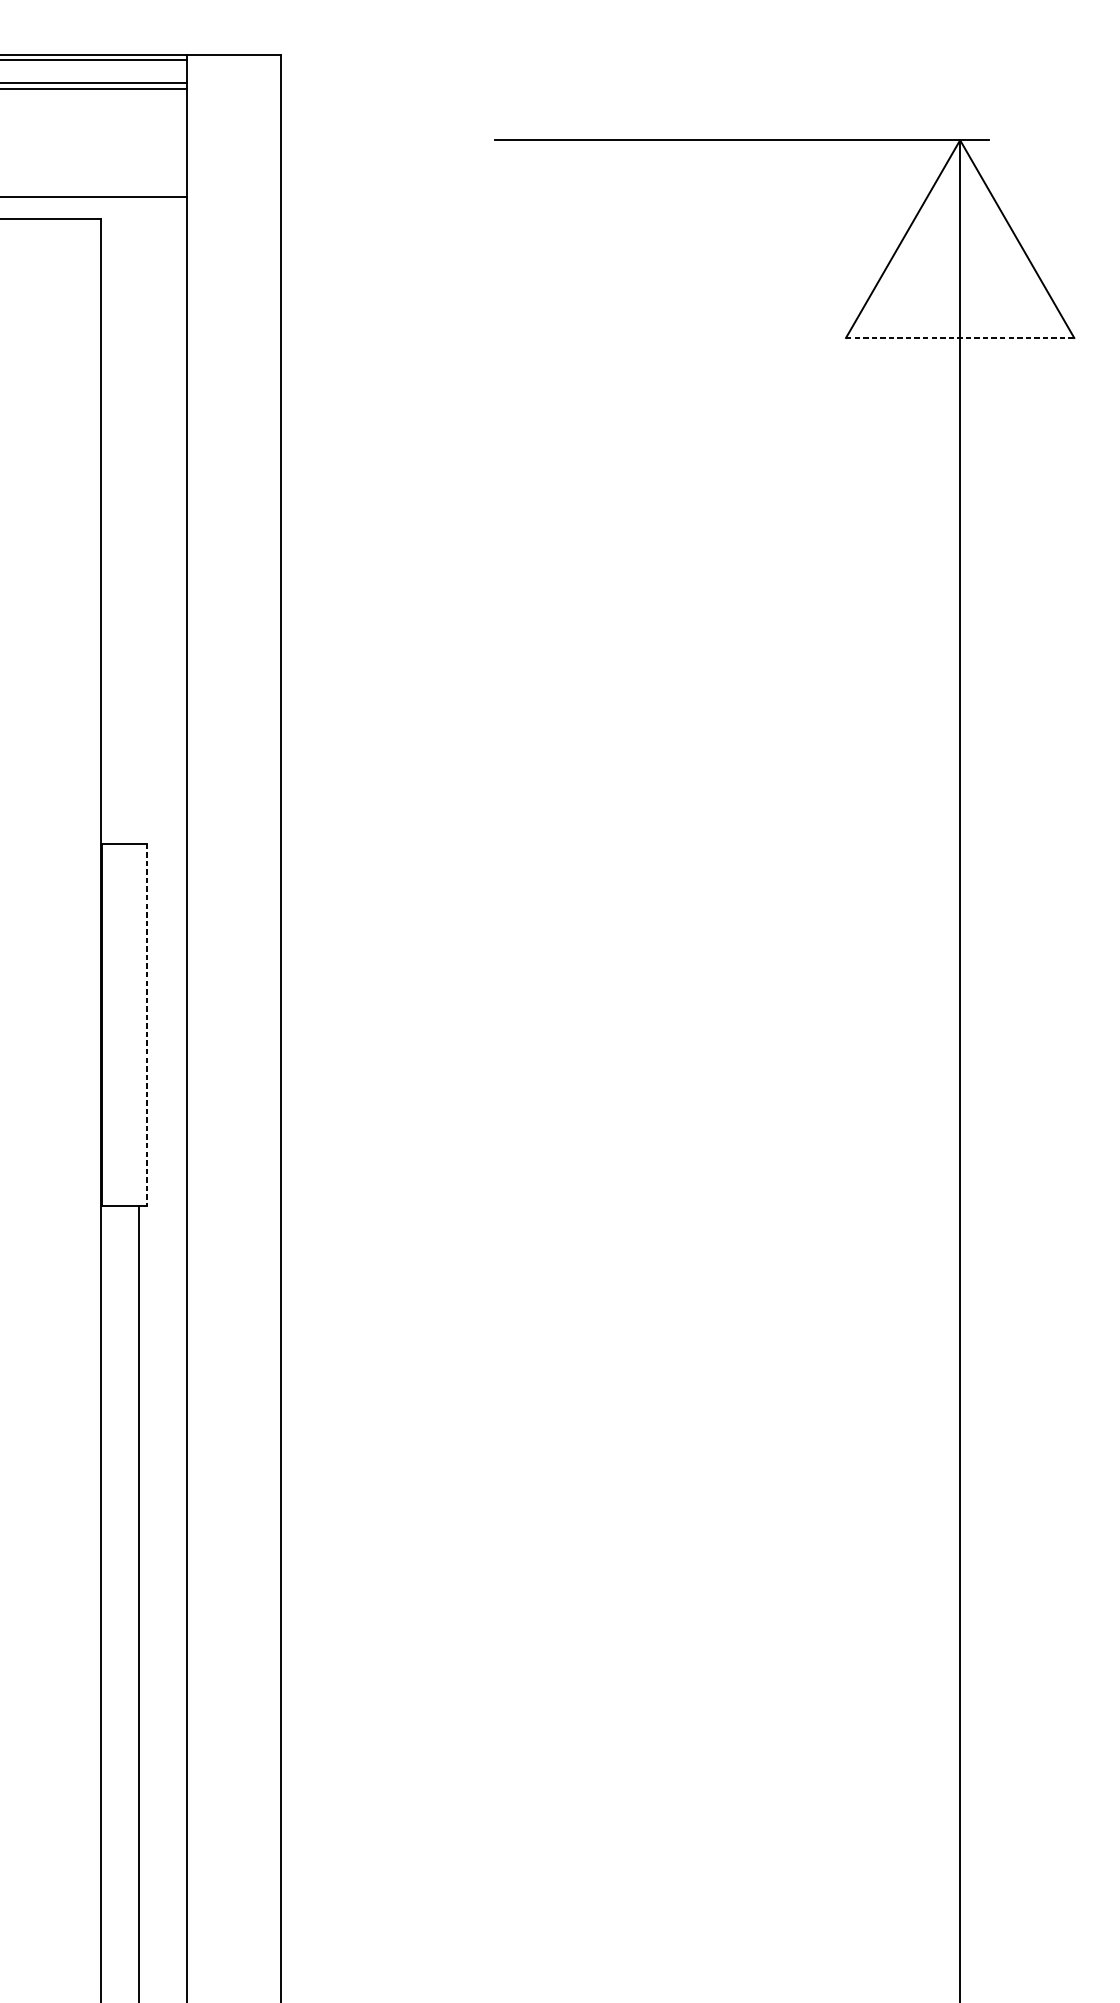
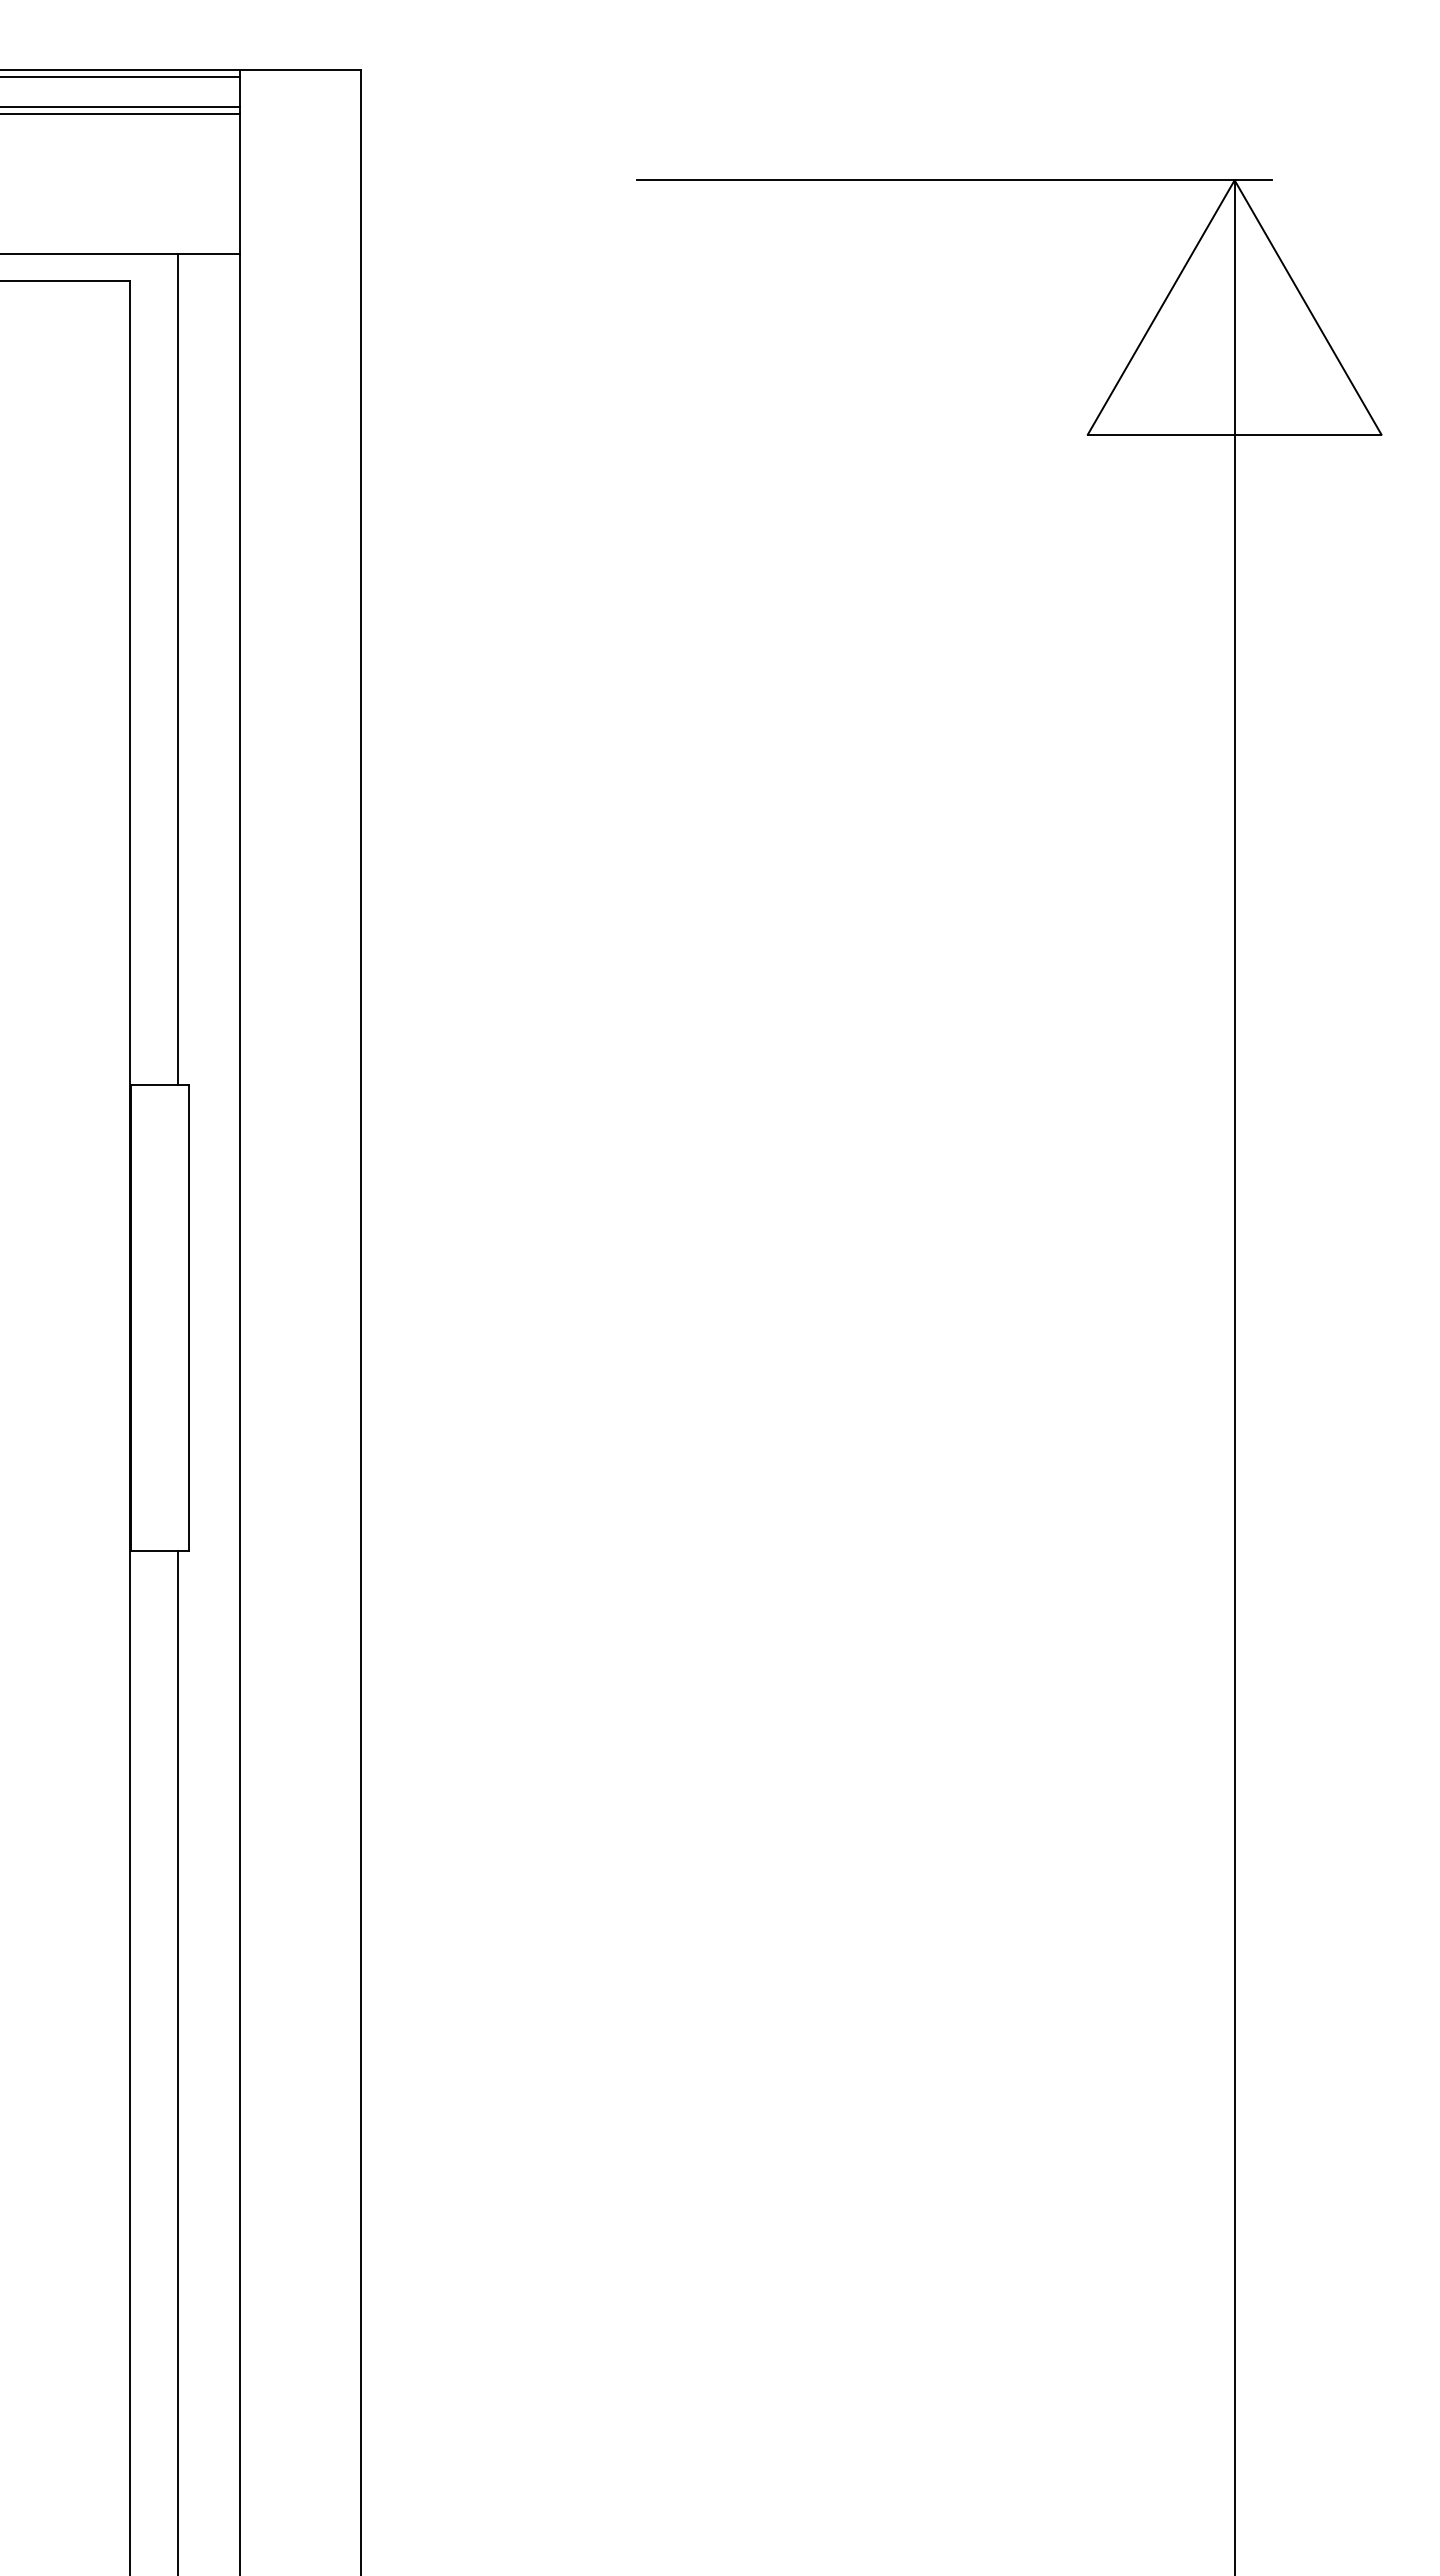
line: (960, 337) -> (1234, 434), dashed -> solid
line: (138, 520) -> (177, 669), added
line: (146, 1025) -> (188, 1318), dashed -> solid

